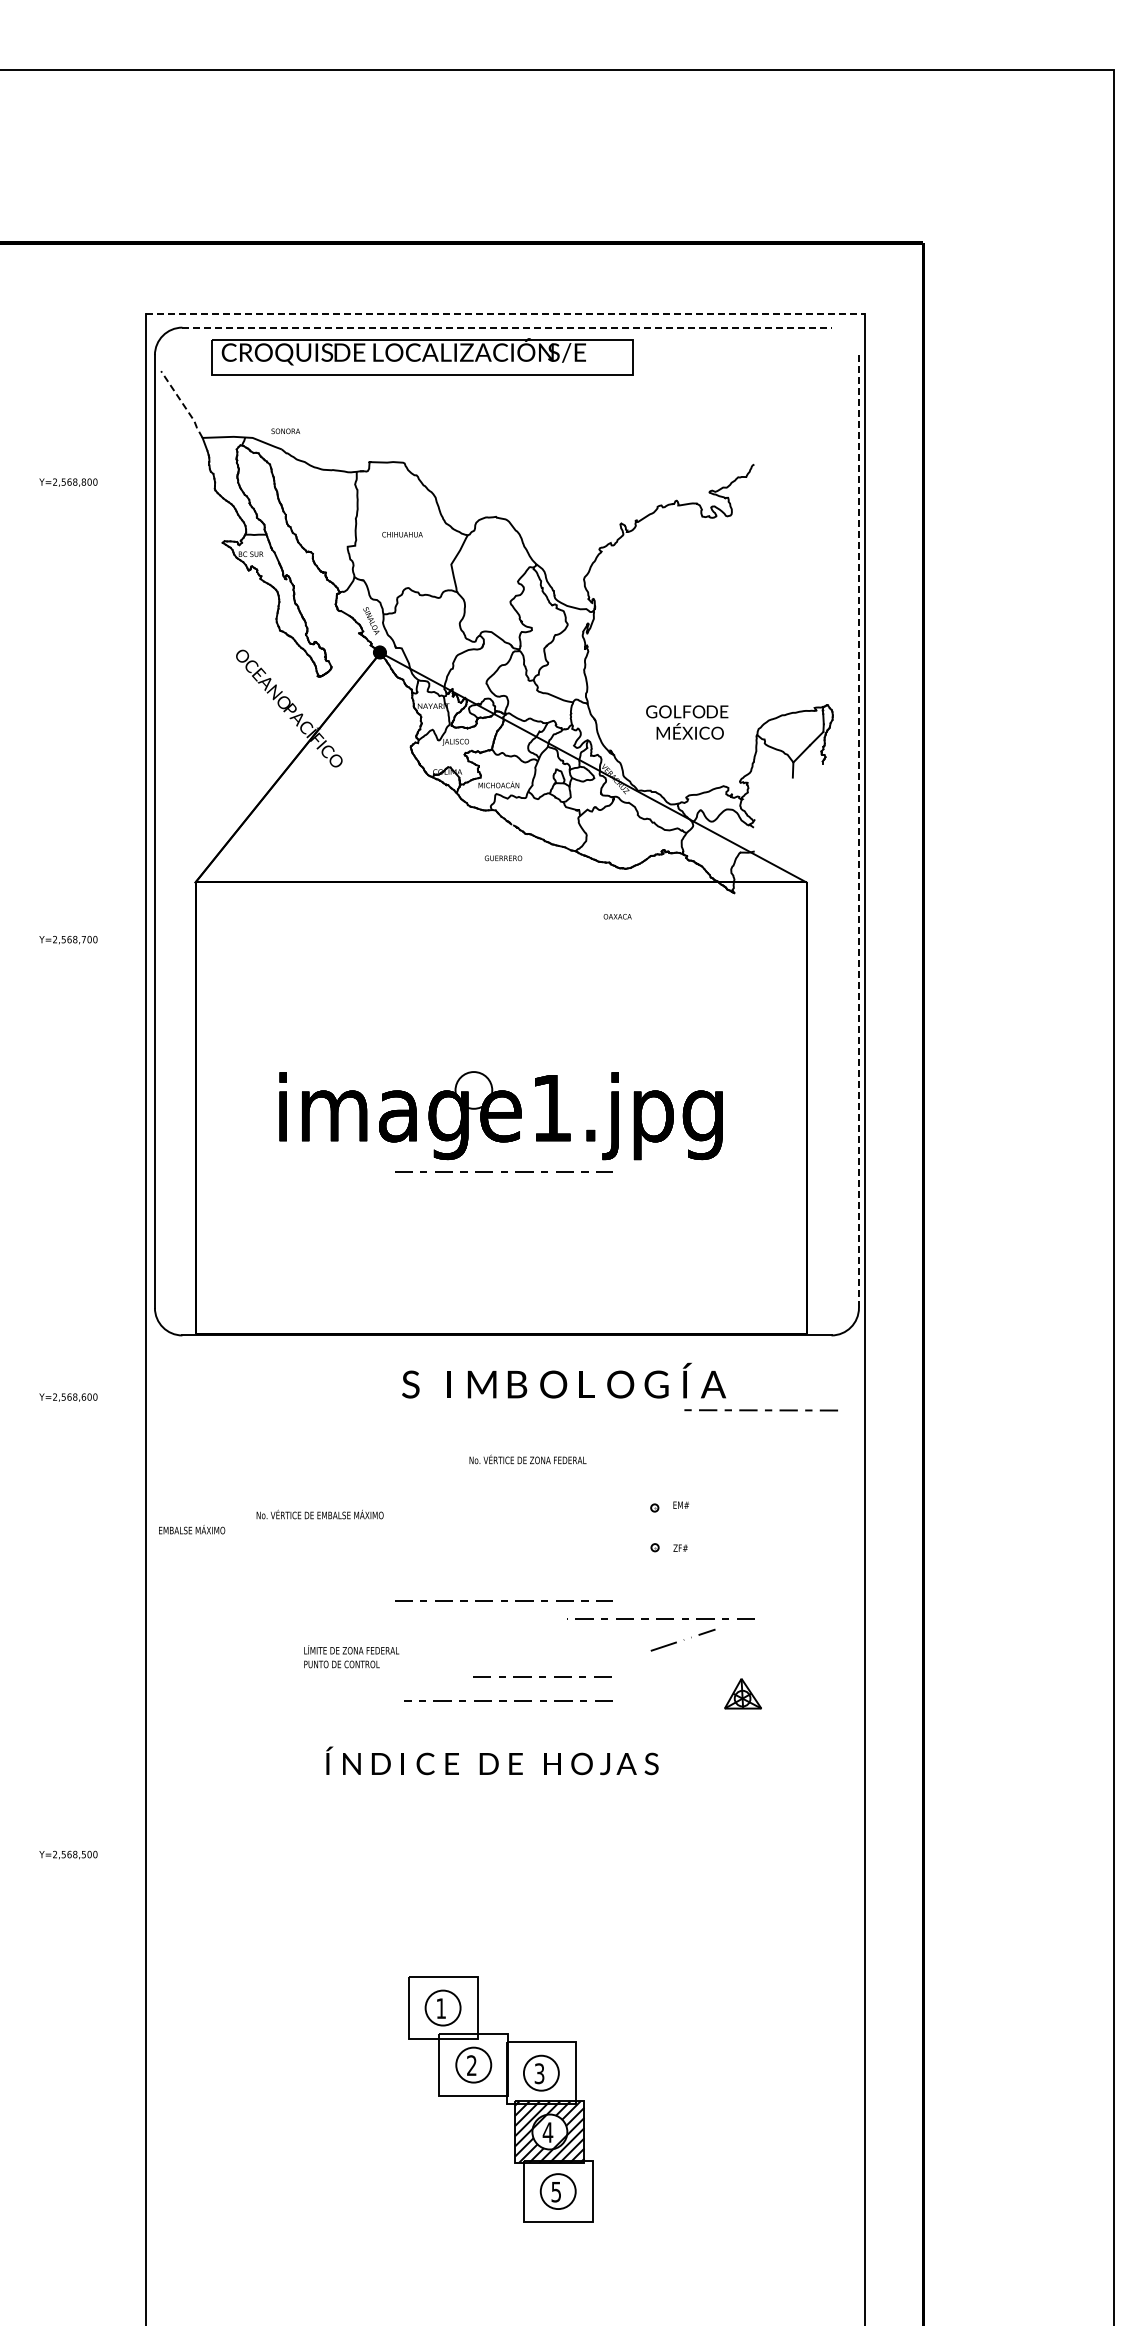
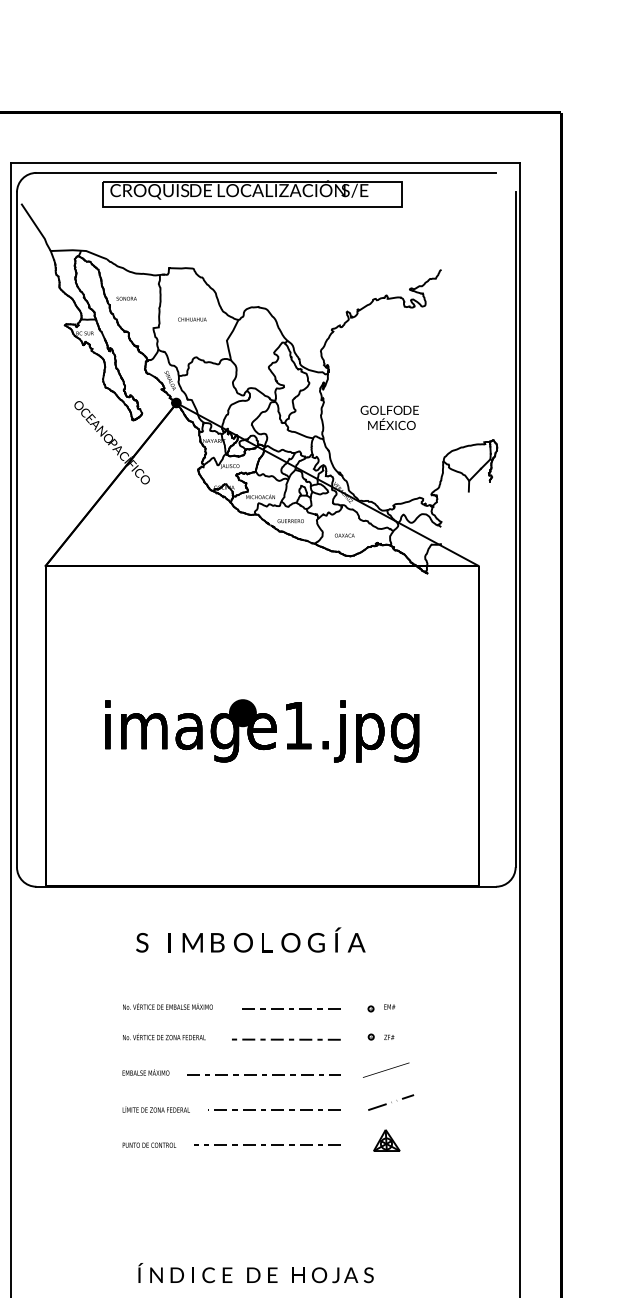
line: (506, 313) -> (266, 162), dashed -> solid
line: (506, 327) -> (266, 172), dashed -> solid
part: (422, 356) -> (252, 193), moved
line: (183, 405) -> (37, 228), dashed -> solid
text: (285, 430) -> (126, 298), moved
text: (687, 722) -> (389, 417), moved
line: (858, 832) -> (515, 530), dashed -> solid
text: (503, 858) -> (290, 521), moved
text: (617, 916) -> (344, 535), moved
fill: (473, 1090) -> (242, 713), added
line: (503, 1171) -> (263, 770), removed
text: (563, 1380) -> (250, 939), moved
line: (757, 1410) -> (283, 1039), moved
text: (527, 1459) -> (164, 1036), moved
text: (319, 1514) -> (167, 1006), moved
text: (192, 1529) -> (146, 1072), moved
line: (675, 1594) -> (385, 1070), added
line: (660, 1618) -> (274, 1109), moved
text: (341, 1664) -> (149, 1145), moved
line: (542, 1676) -> (291, 1009), moved
part: (742, 1693) -> (386, 1140), moved
text: (492, 1760) -> (256, 1272), moved

